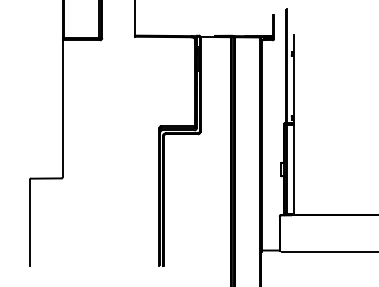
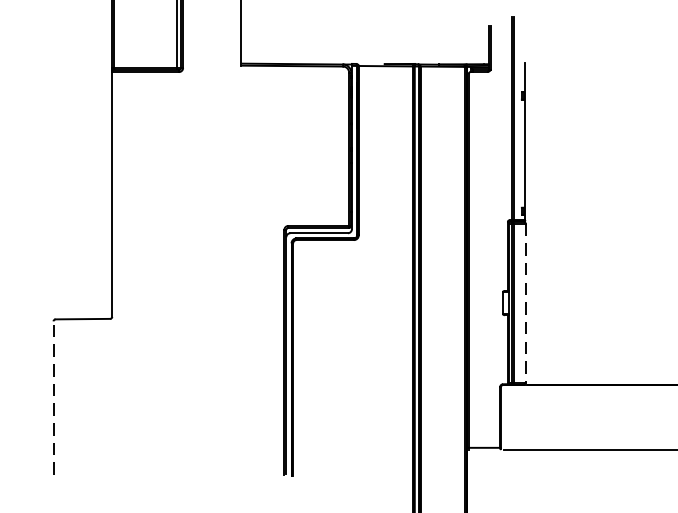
line: (293, 170) -> (524, 304), solid -> dashed
line: (29, 222) -> (52, 397), solid -> dashed

